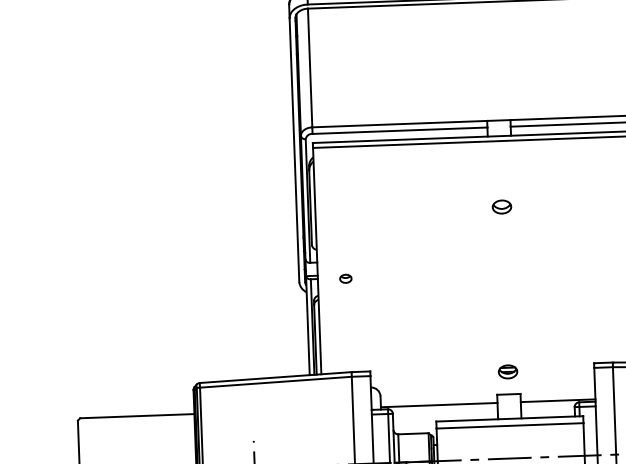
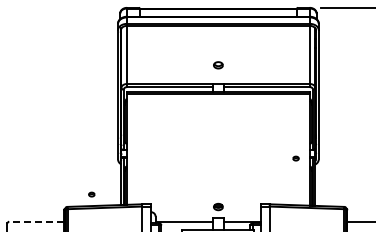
part: (502, 207) -> (218, 65), moved
part: (345, 278) -> (91, 194), moved
line: (137, 417) -> (36, 222), solid -> dashed

